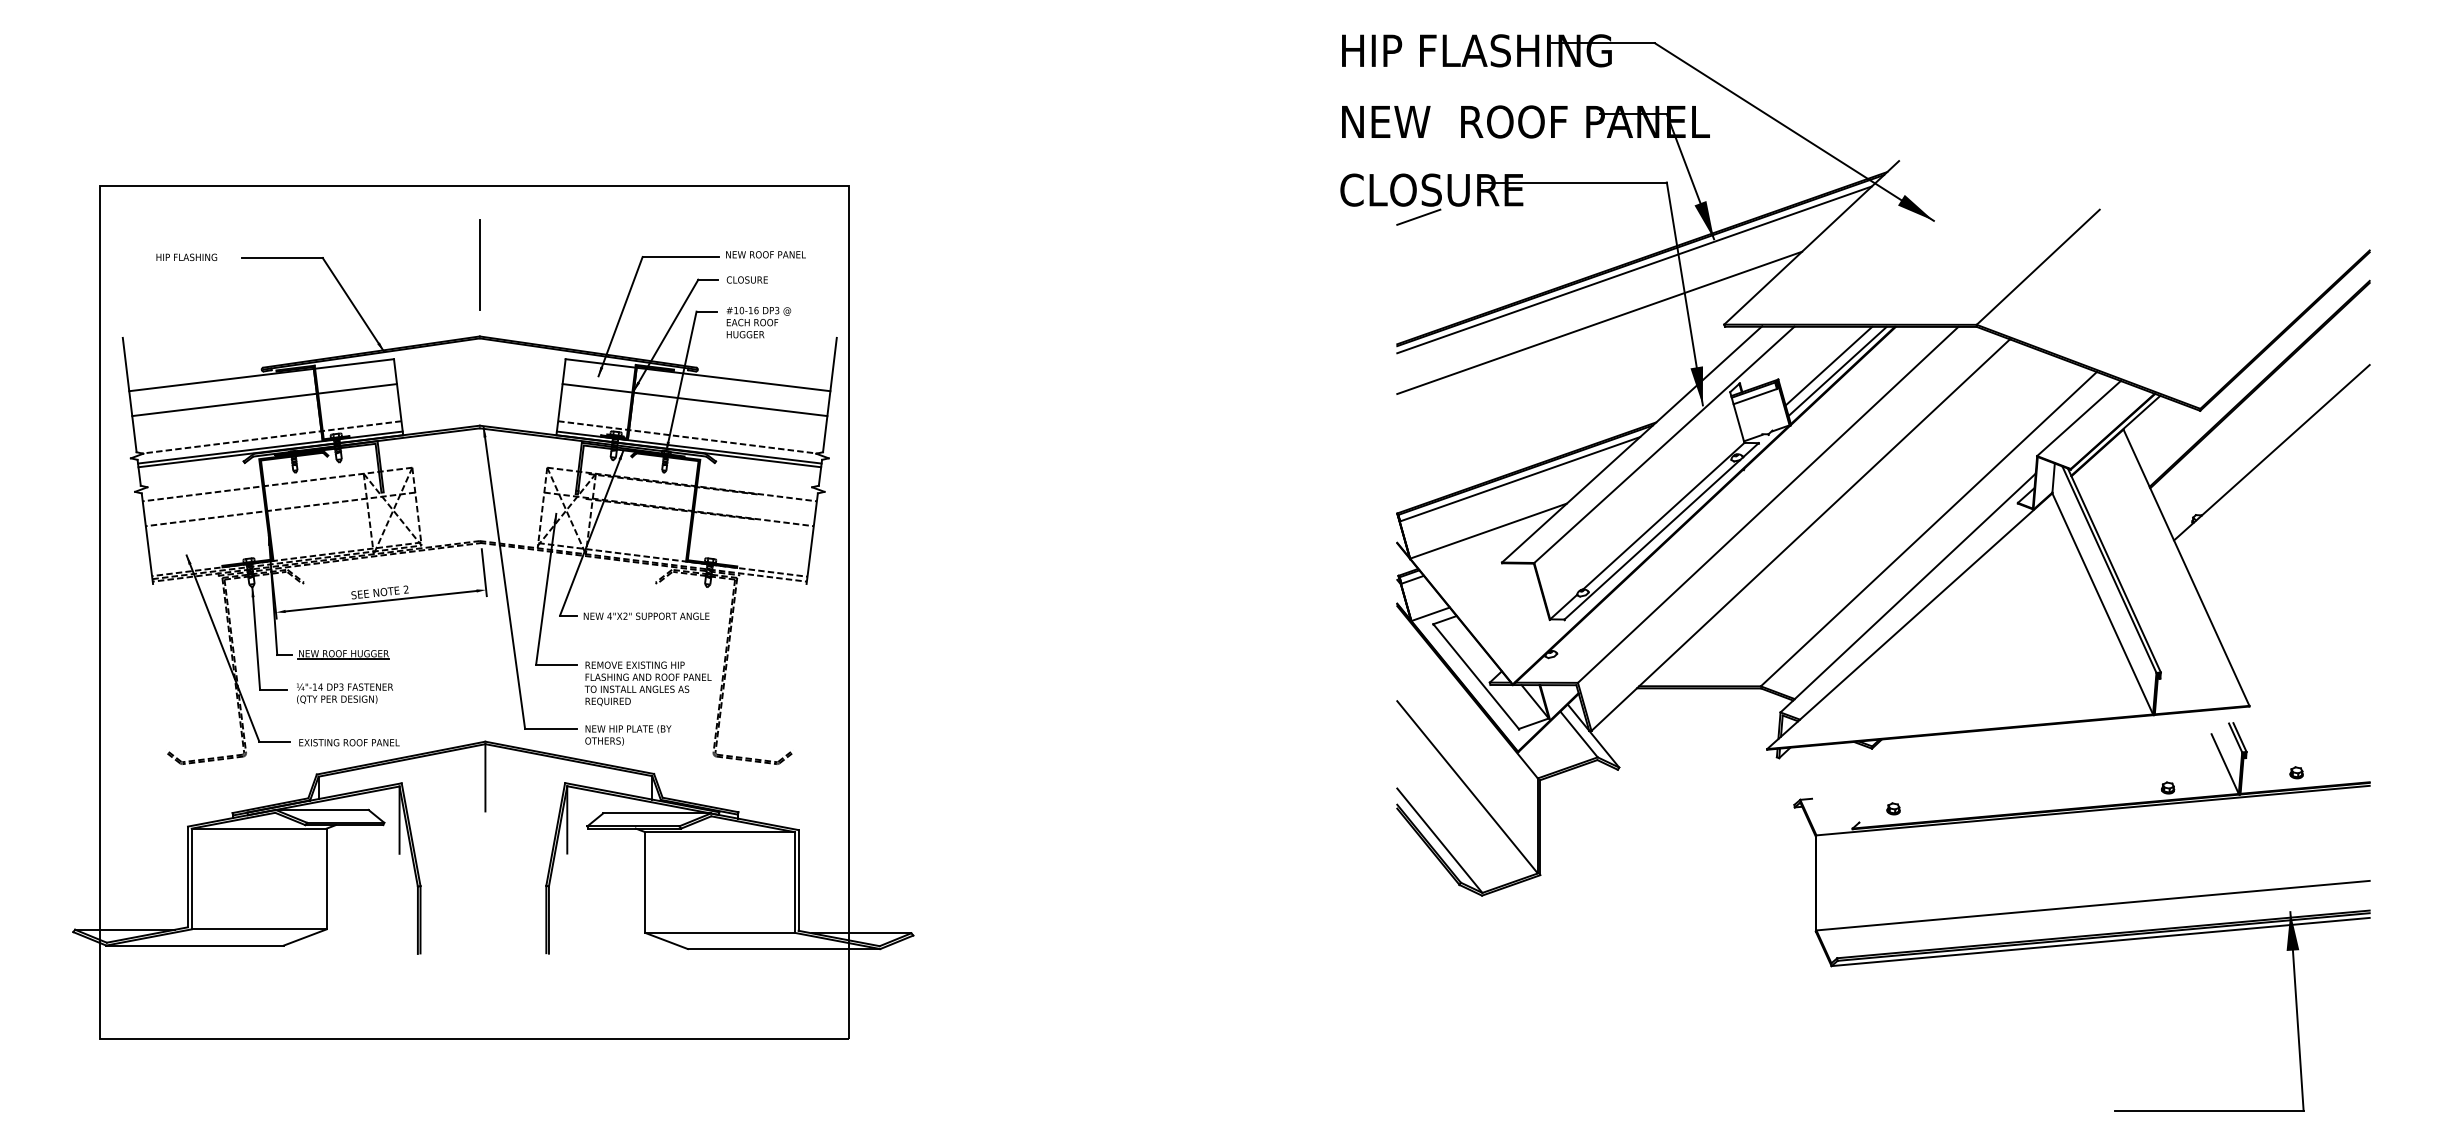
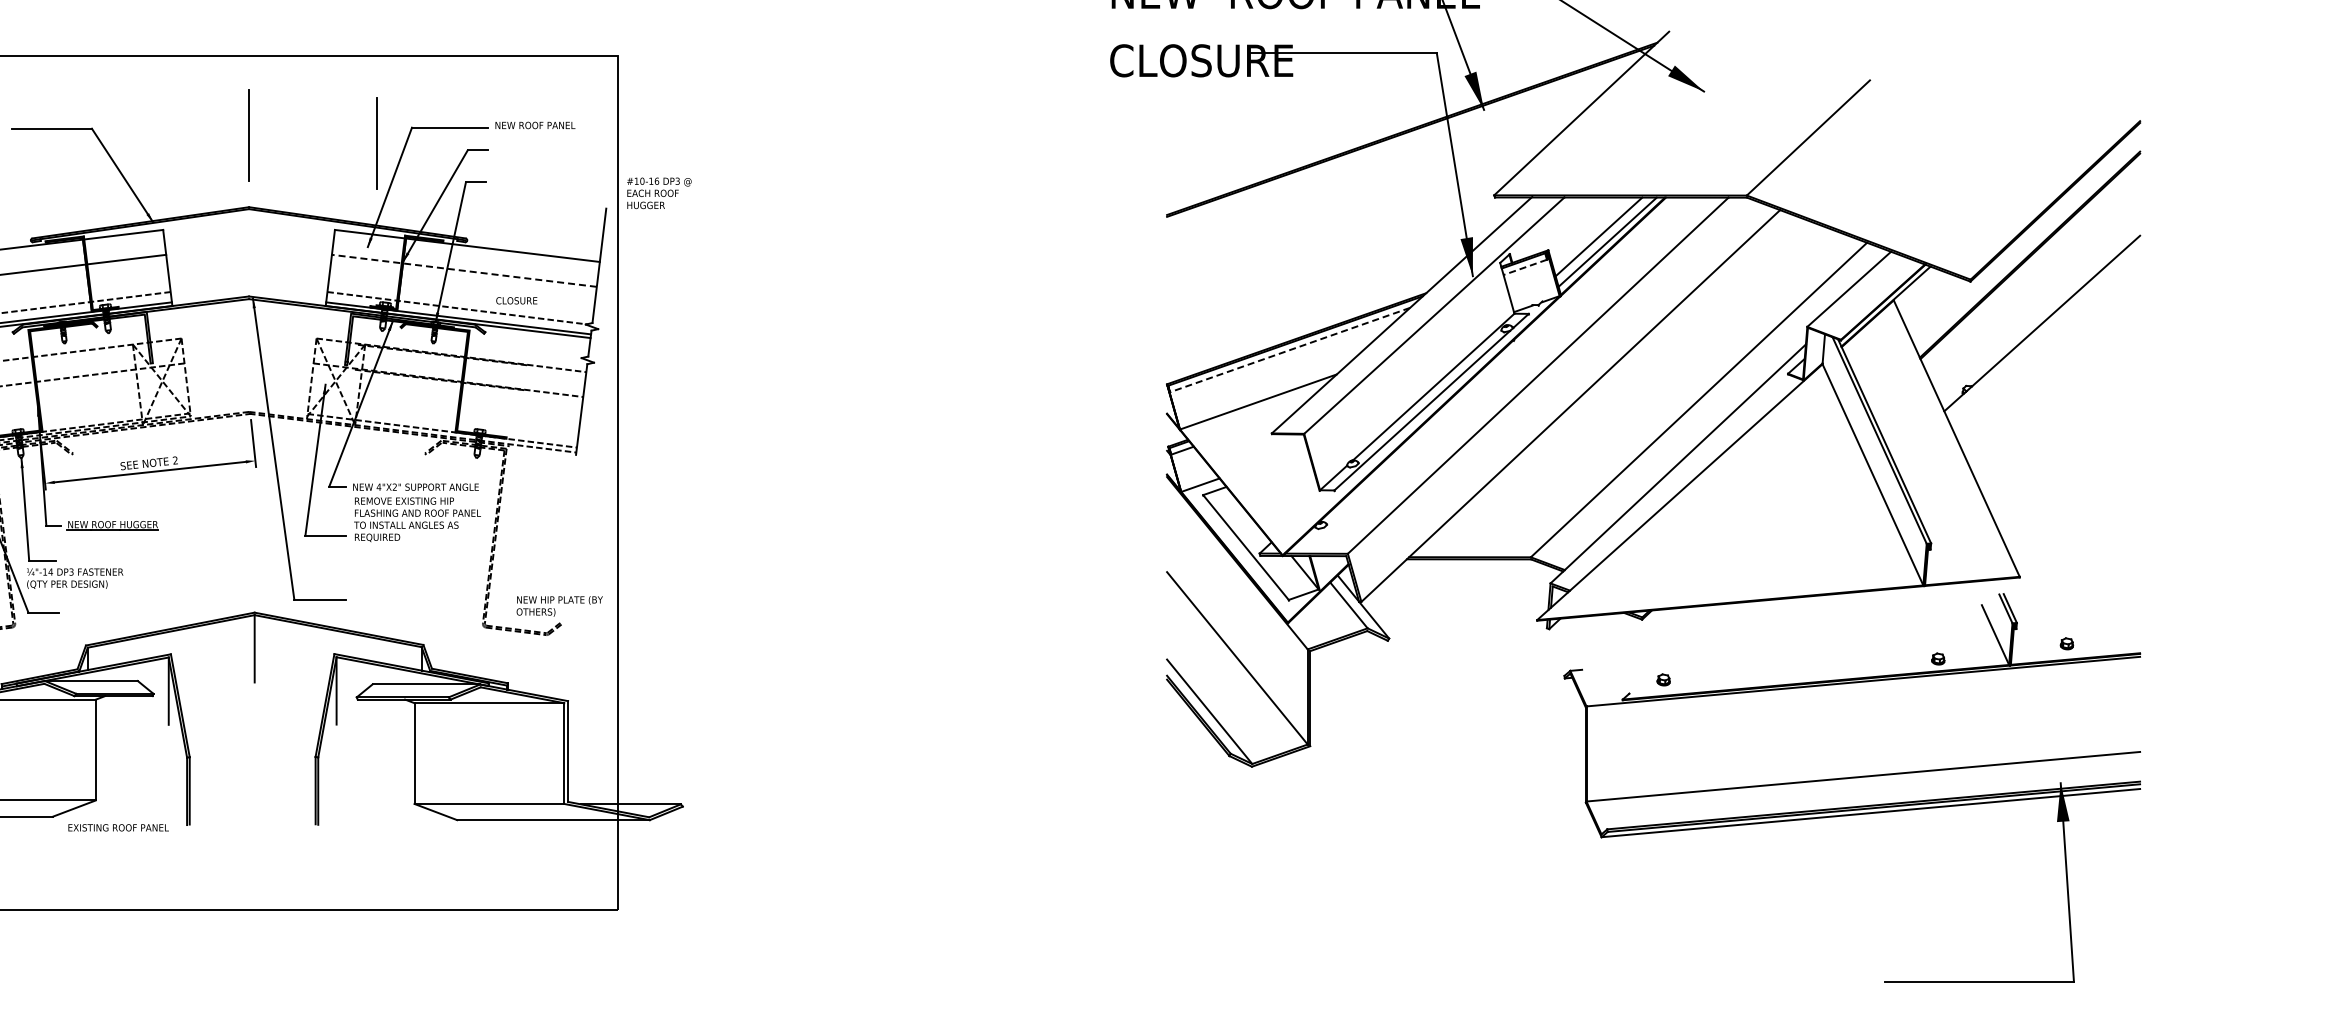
line: (1418, 216) -> (1188, 87), removed
line: (1634, 269) -> (1404, 140), removed
line: (607, 272) -> (376, 143), added
text: (746, 279) -> (515, 300), moved
text: (758, 322) -> (658, 193), moved
line: (1599, 322) -> (1369, 193), removed
line: (1755, 396) -> (1525, 267), solid -> dashed
line: (694, 400) -> (463, 271), solid -> dashed
line: (1519, 479) -> (1289, 350), solid -> dashed
text: (647, 683) -> (416, 519), moved
text: (344, 693) -> (74, 578), moved
text: (628, 735) -> (559, 606), moved
text: (349, 742) -> (118, 827), moved

